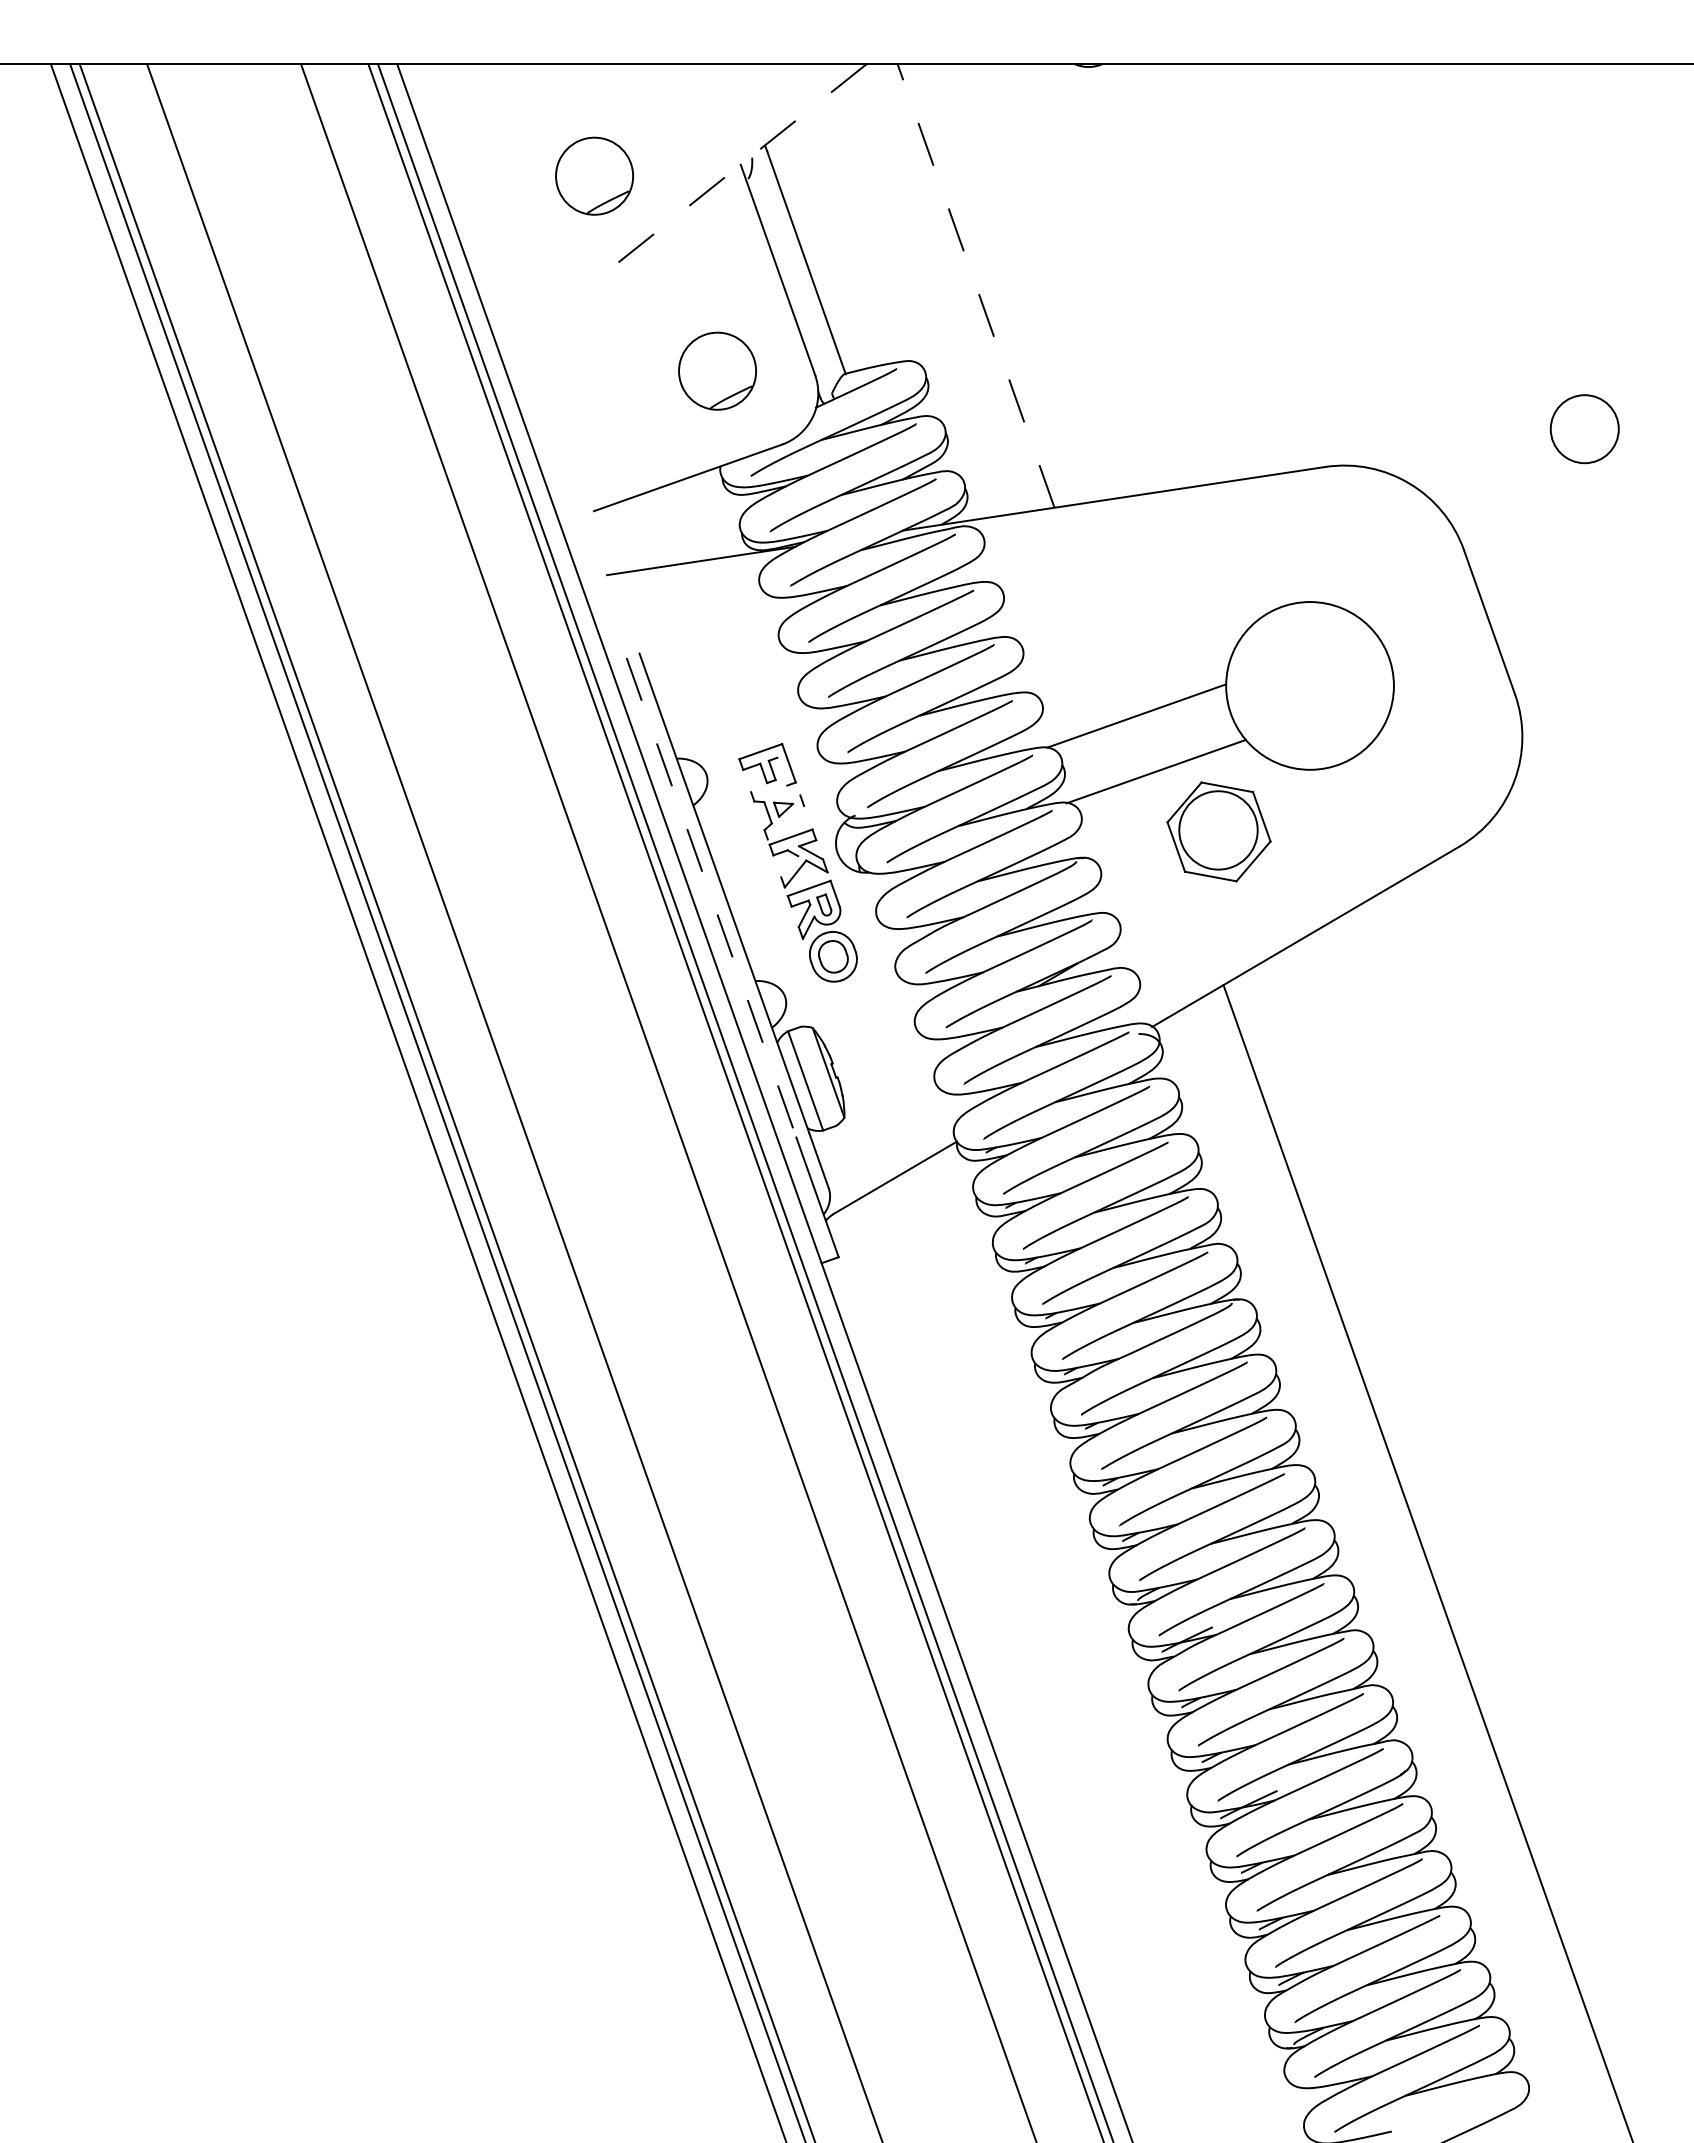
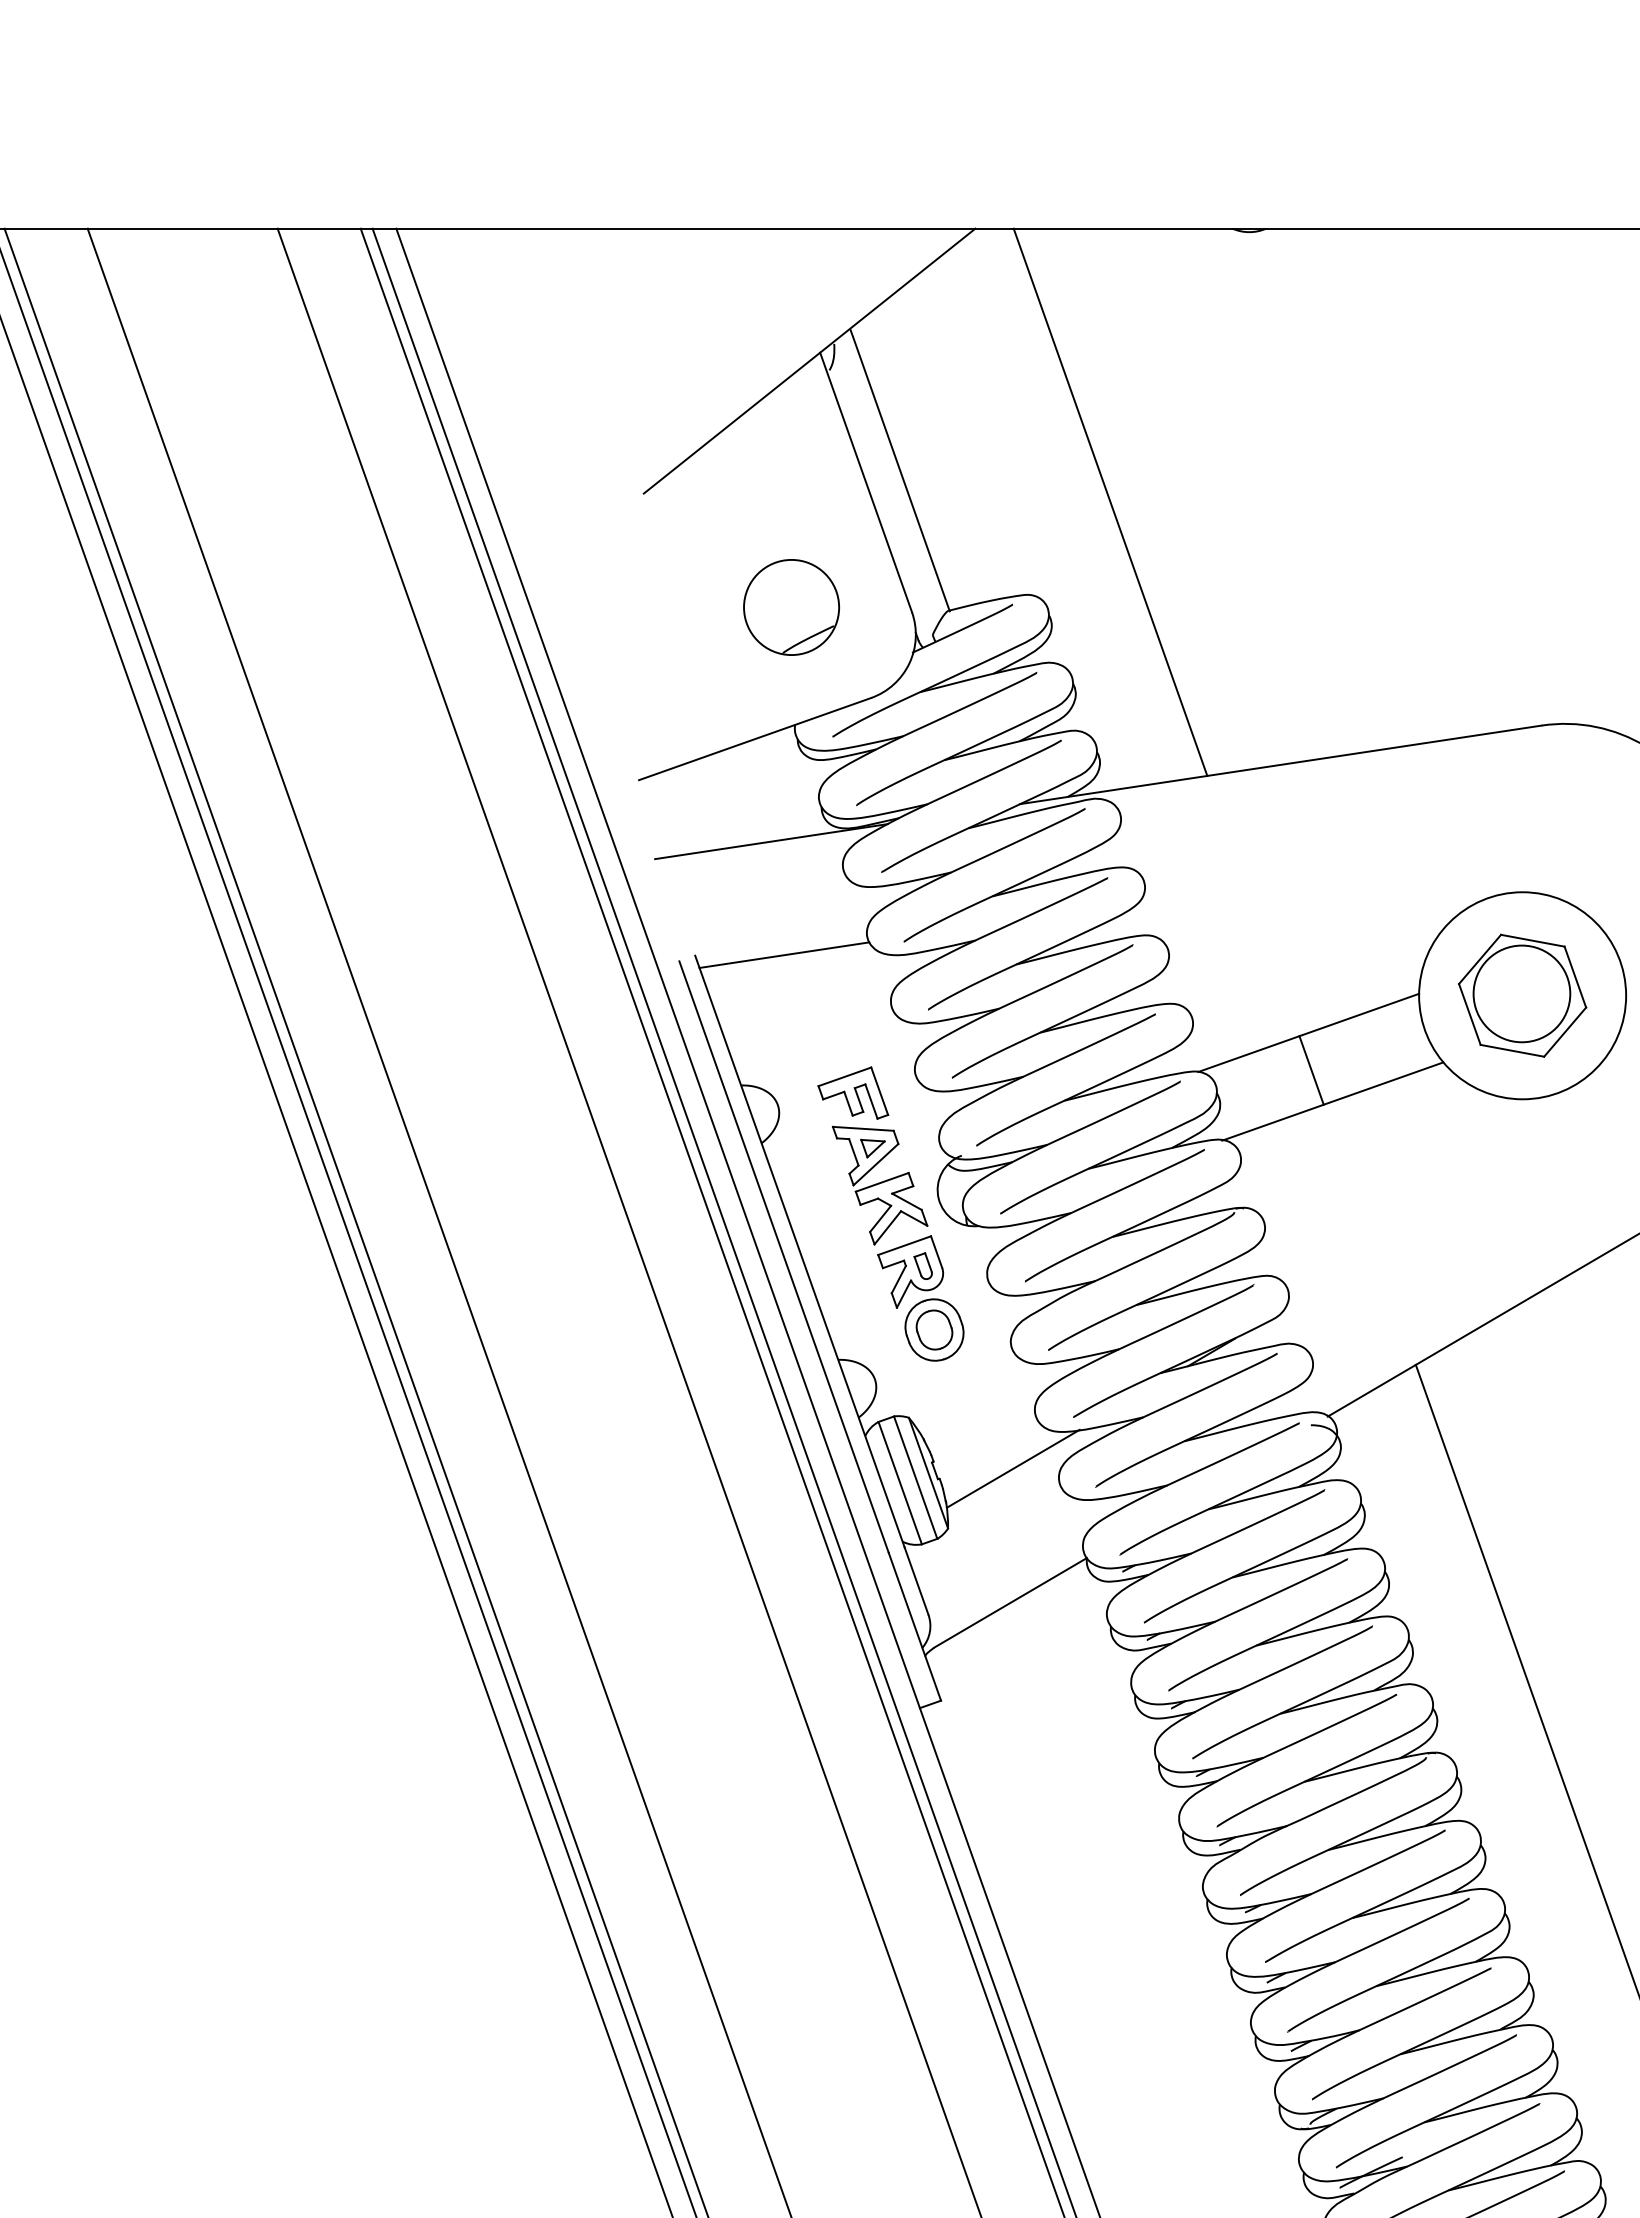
line: (732, 171) -> (809, 361), dashed -> solid
part: (594, 175) -> (639, 365), removed
line: (975, 285) -> (1109, 501), dashed -> solid
line: (711, 652) -> (784, 954), added
line: (1138, 746) -> (1310, 1070), added
line: (782, 771) -> (871, 1101), added
line: (775, 793) -> (863, 1128), added
line: (785, 822) -> (875, 1164), added
part: (1218, 831) -> (1521, 995), moved
line: (789, 866) -> (880, 1218), added
line: (711, 898) -> (784, 1258), dashed -> solid
line: (897, 1068) -> (1013, 1467), added
line: (817, 1076) -> (914, 1477), added

